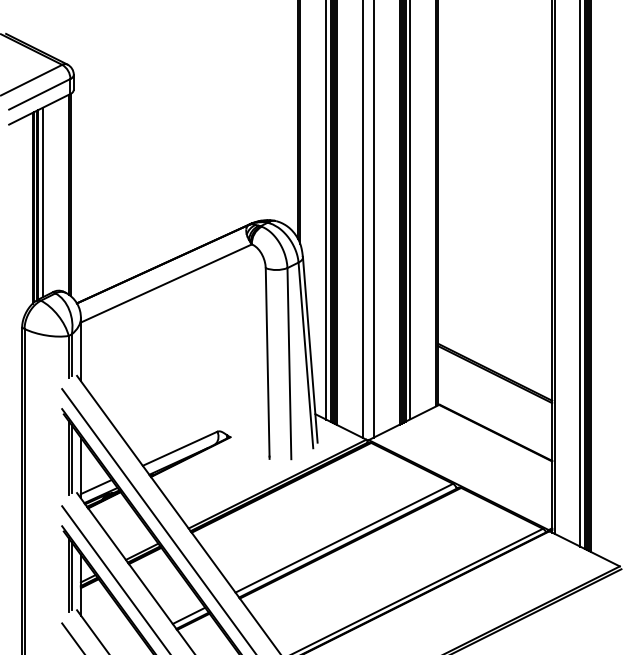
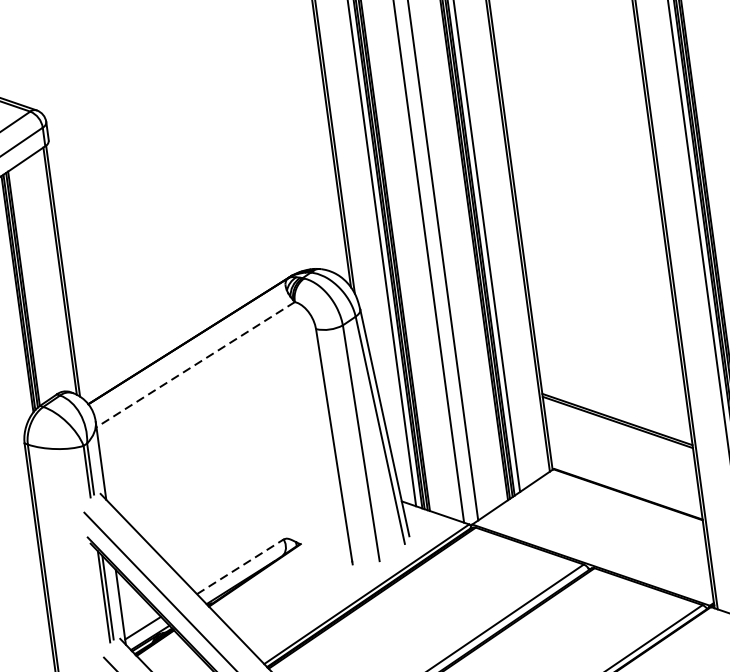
line: (42, 202) -> (28, 285), removed
line: (166, 283) -> (195, 364), solid -> dashed
line: (179, 448) -> (239, 566), solid -> dashed

